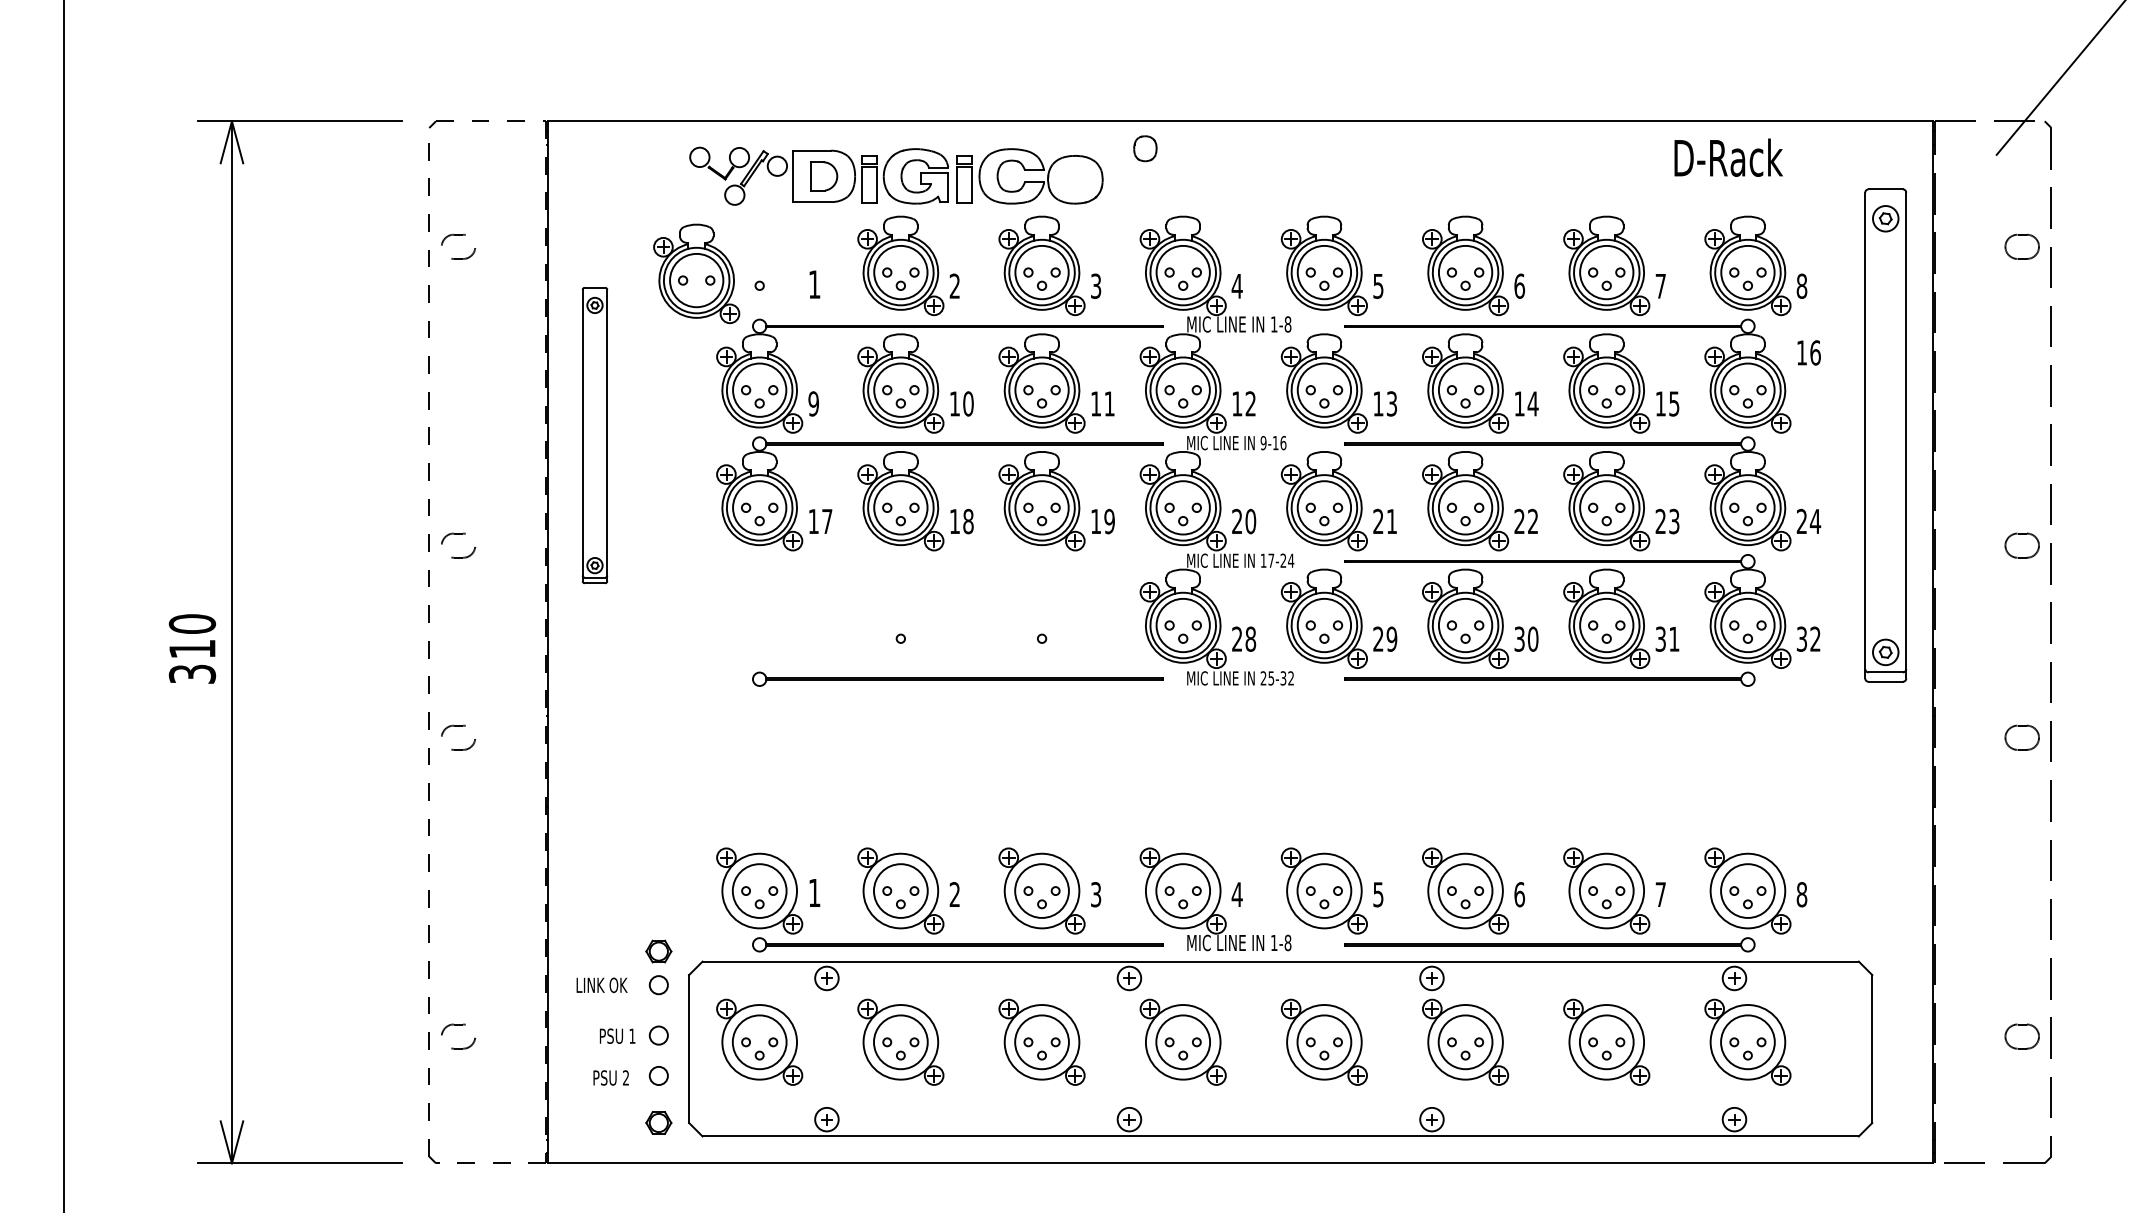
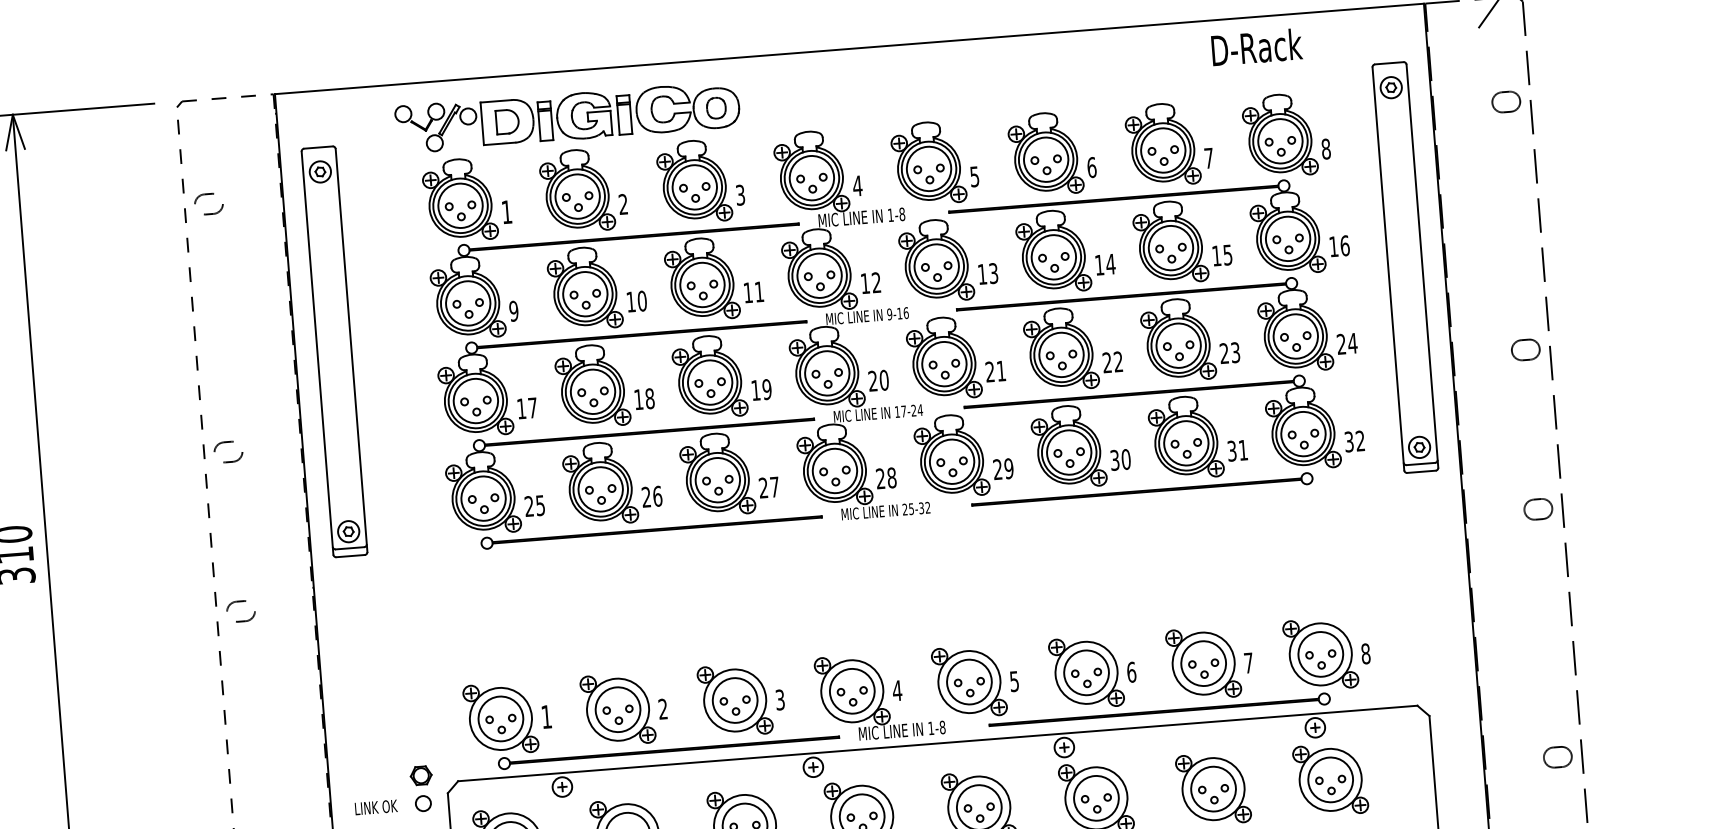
part: (1145, 148) -> (716, 107), moved
part: (696, 273) -> (459, 199), moved
text: (1808, 352) -> (1339, 245), moved
part: (594, 435) -> (334, 351), size x1.67
part: (939, 611) -> (631, 475), added

